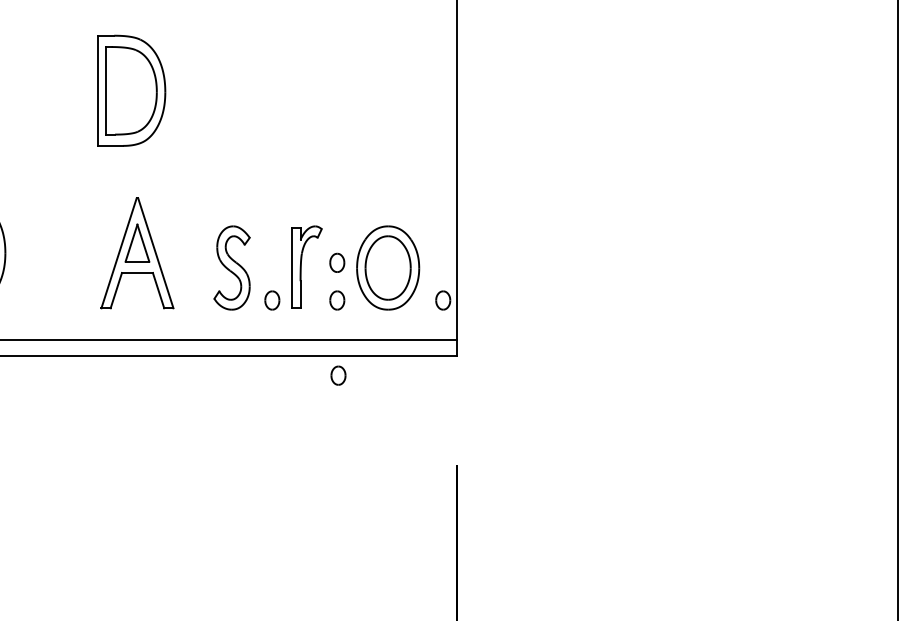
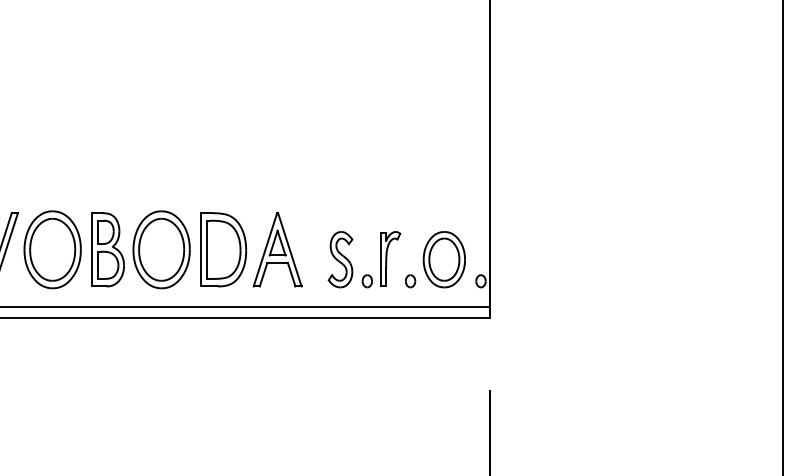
part: (131, 90) -> (223, 249), moved
part: (337, 263) -> (410, 256), removed
part: (337, 376) -> (410, 331), removed

